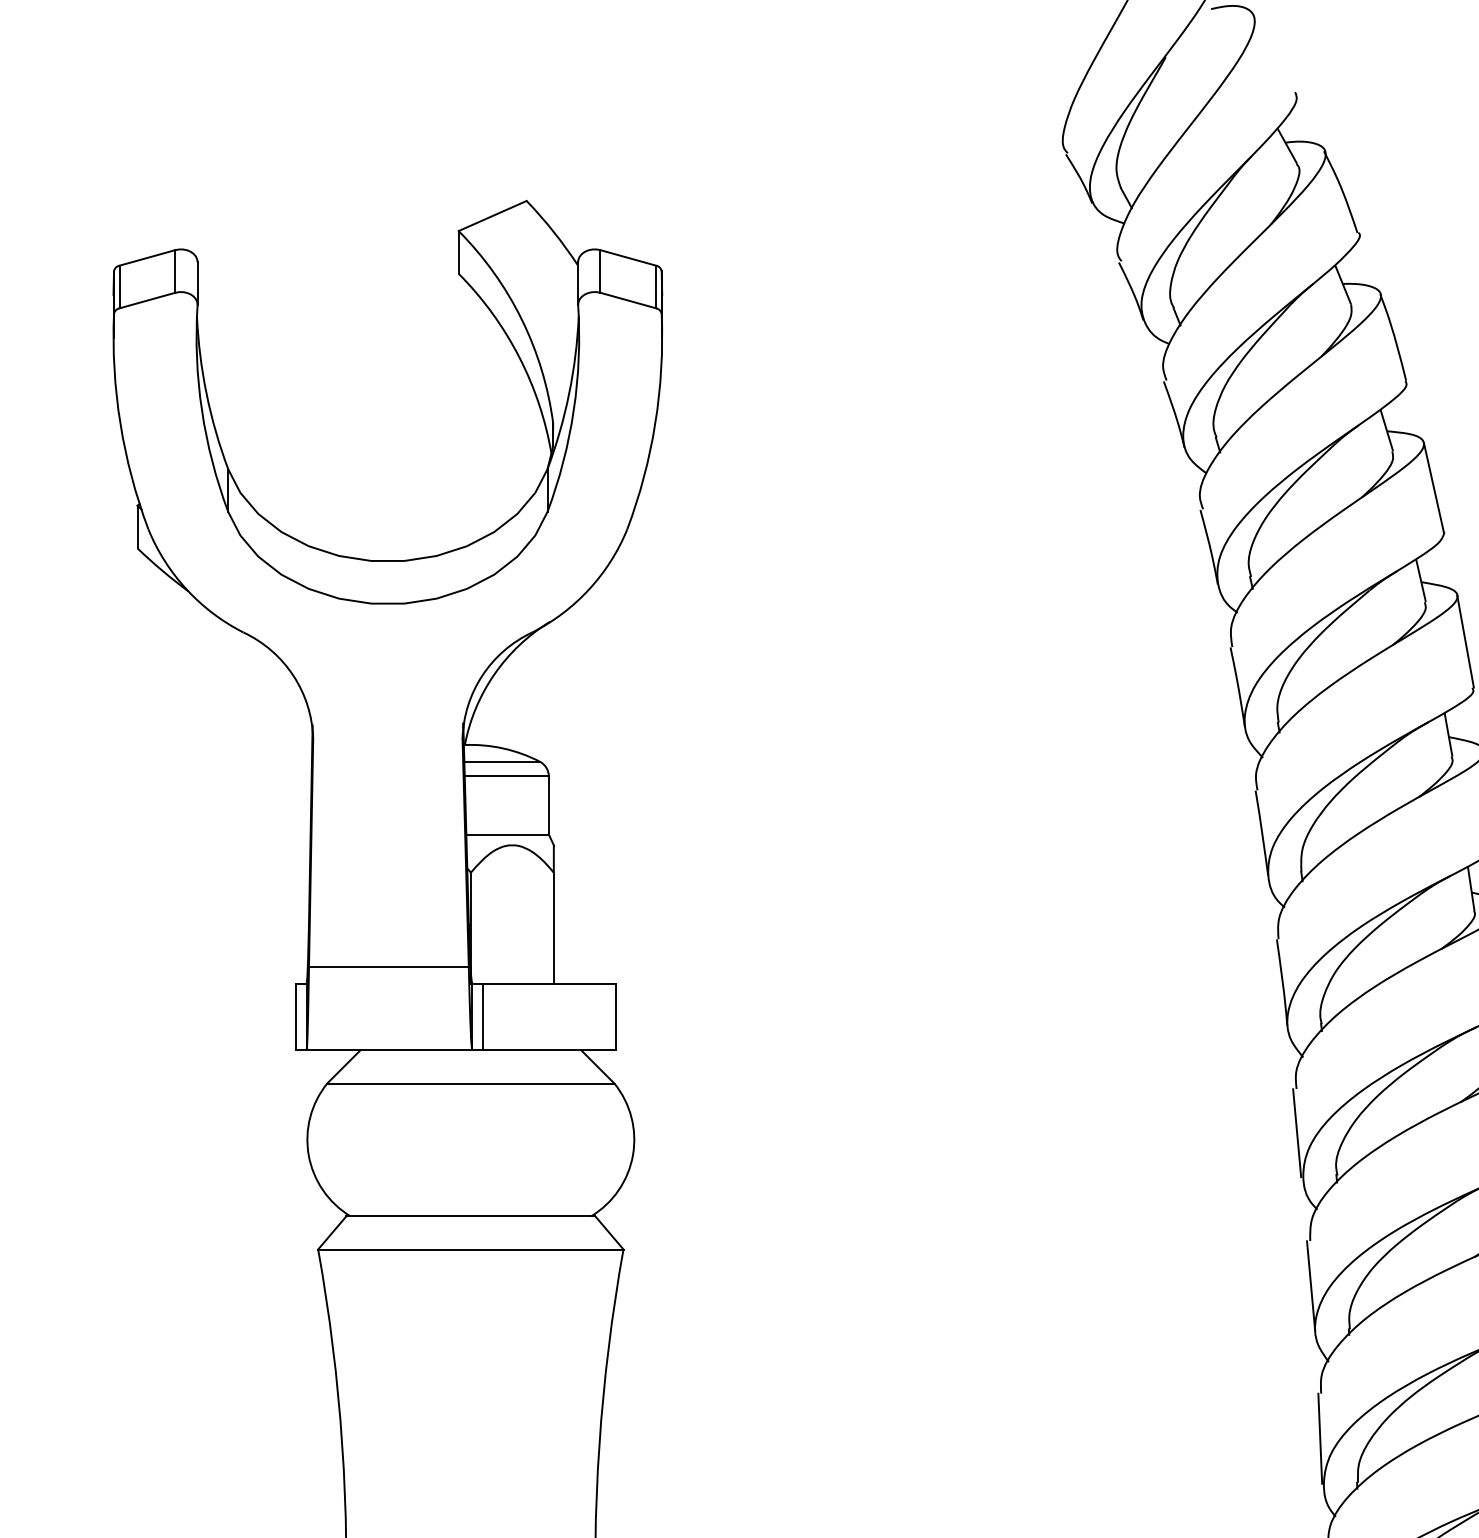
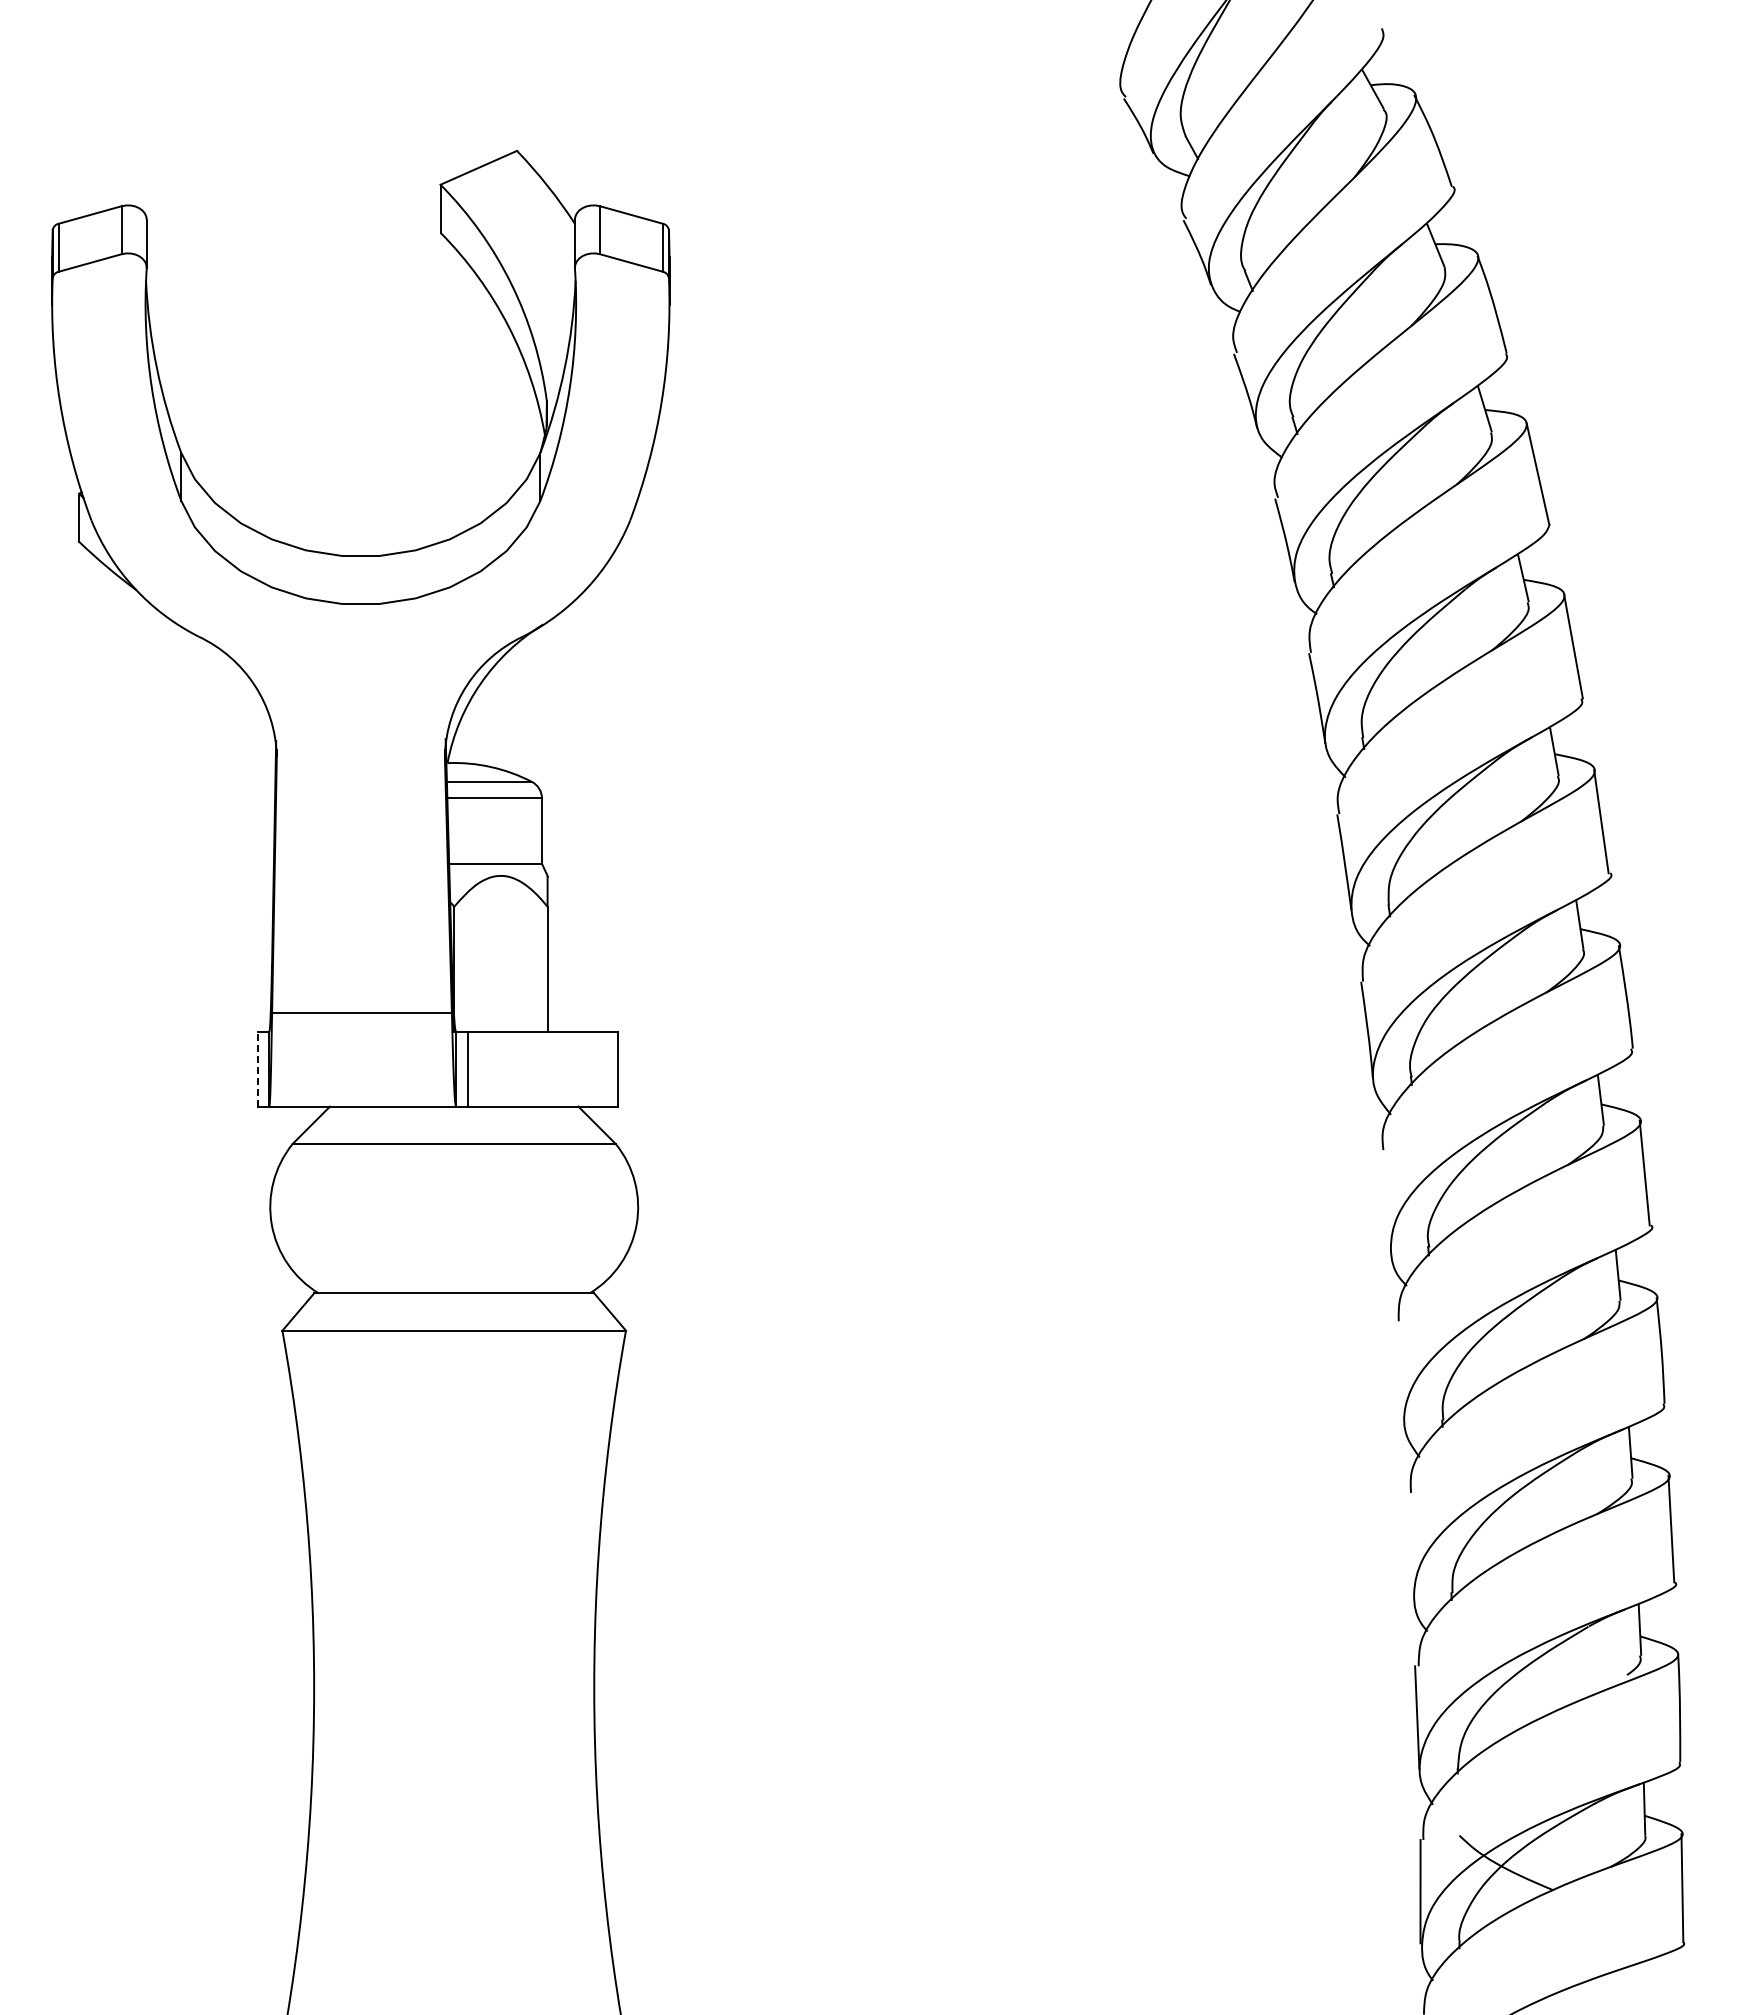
line: (296, 1016) -> (257, 1068), solid -> dashed
line: (1296, 1132) -> (1383, 1199), removed
line: (1310, 1285) -> (1399, 1371), removed
line: (1319, 1438) -> (1409, 1543), removed

